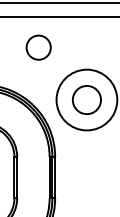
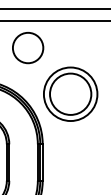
circle: (39, 48) -> (28, 48), size x1.43
circle: (86, 99) -> (70, 93), size x1.67

